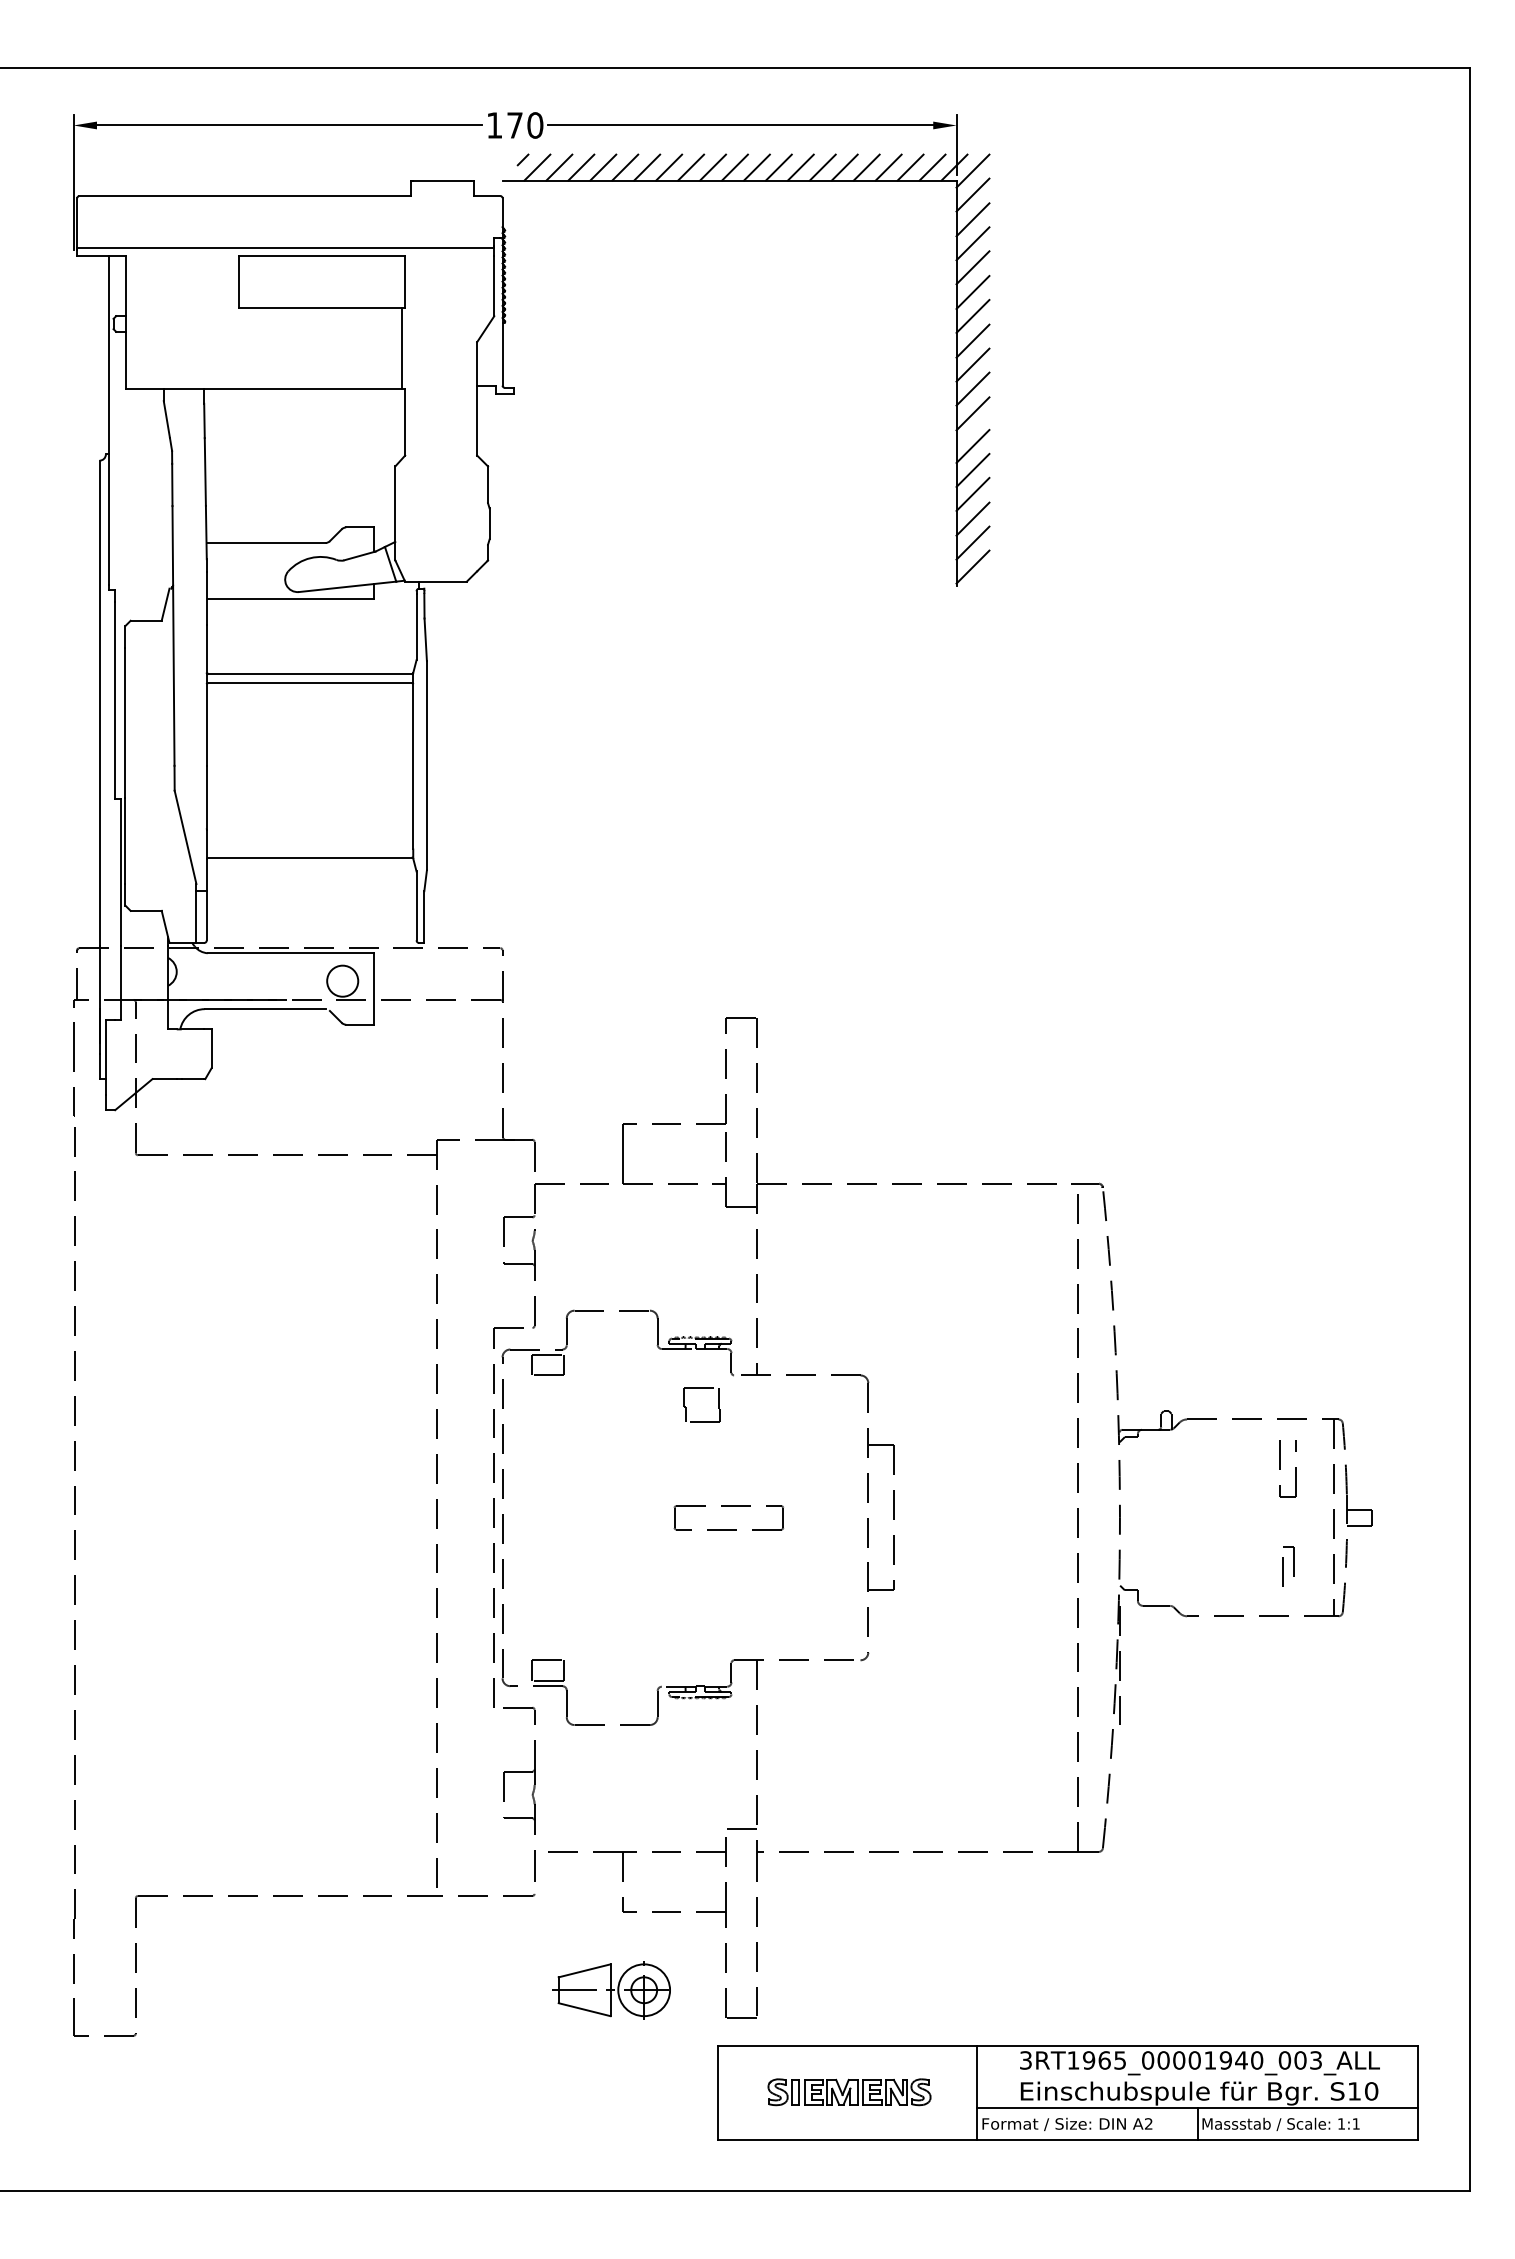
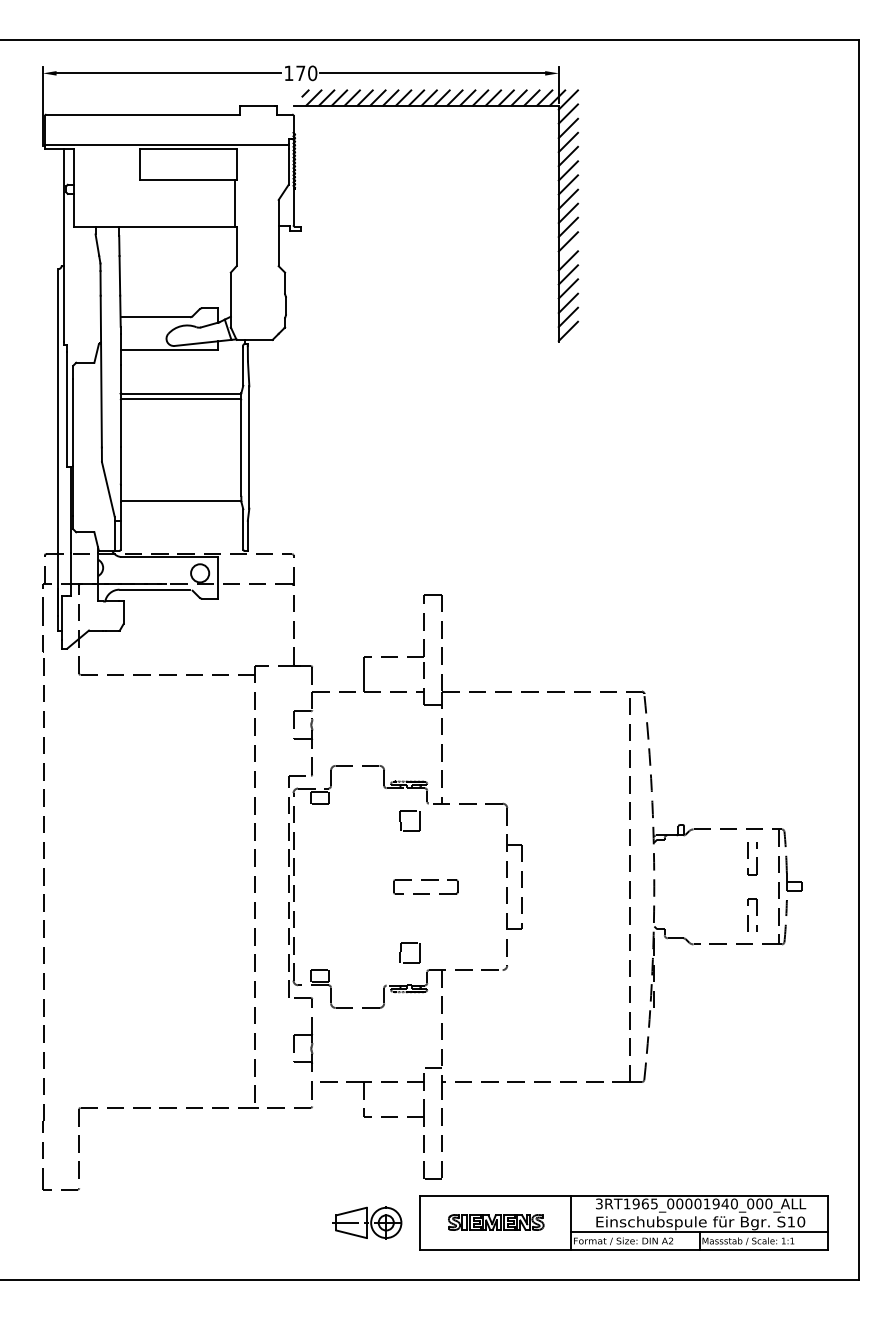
part: (1288, 1565) -> (752, 914), size x1.43
part: (687, 1628) -> (401, 951), added
part: (612, 1989) -> (367, 1222), moved
text: (1315, 2059) -> (768, 1203), 3RT1965_00001940_003_ALL -> 3RT1965_00001940_000_ALL

